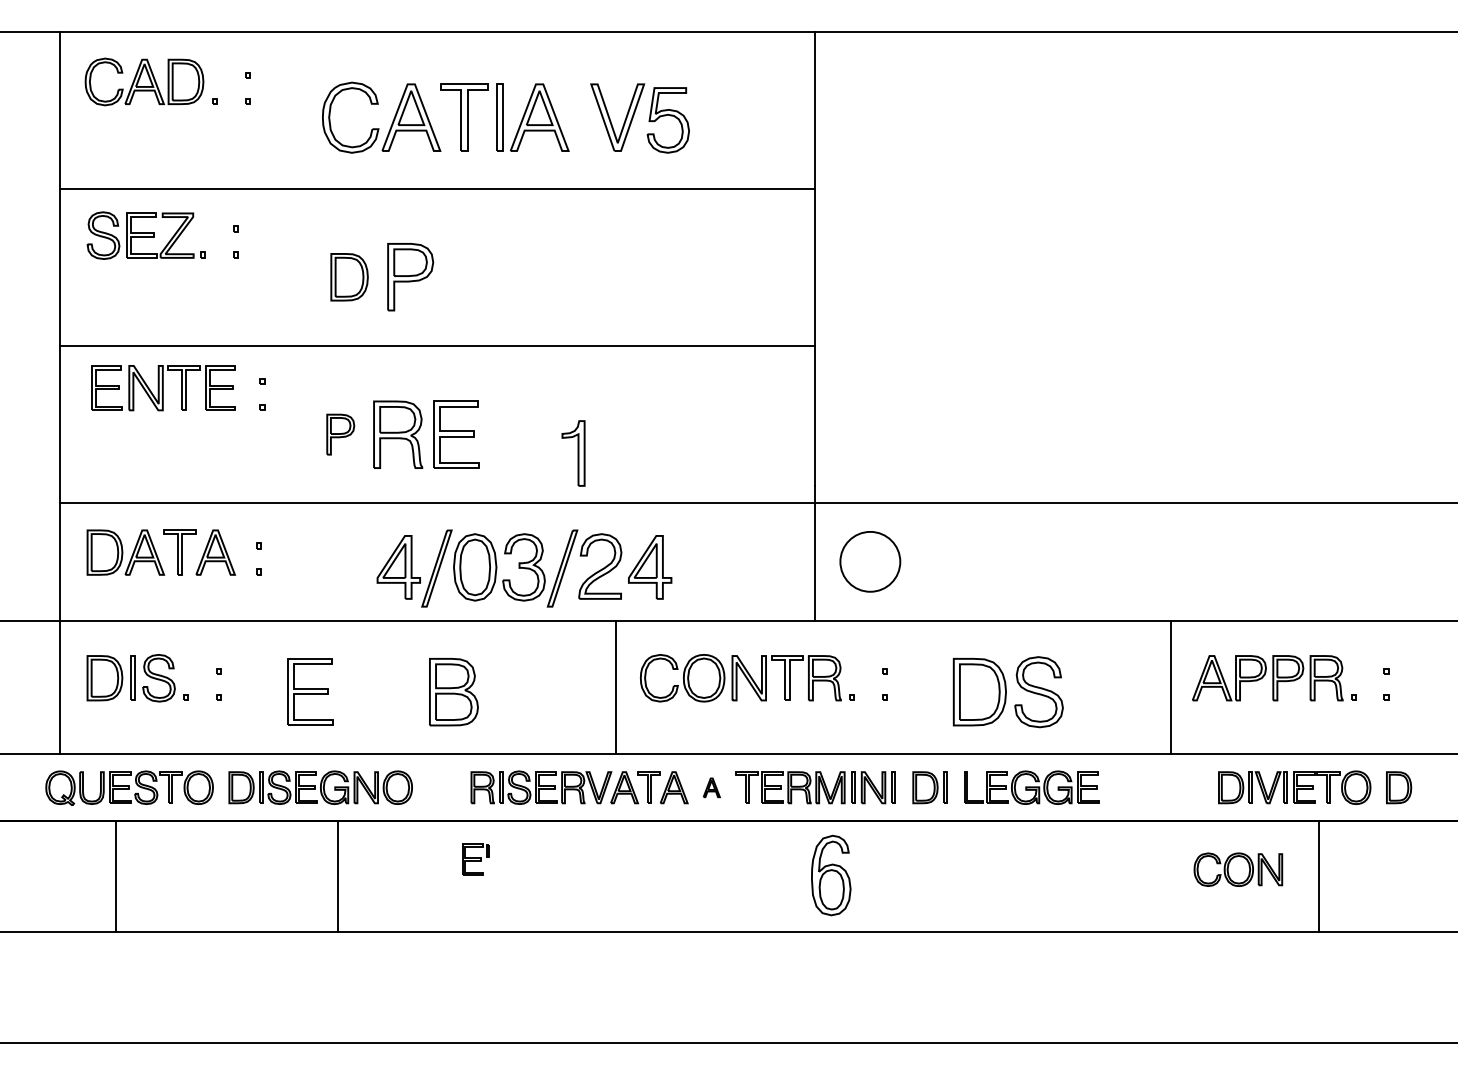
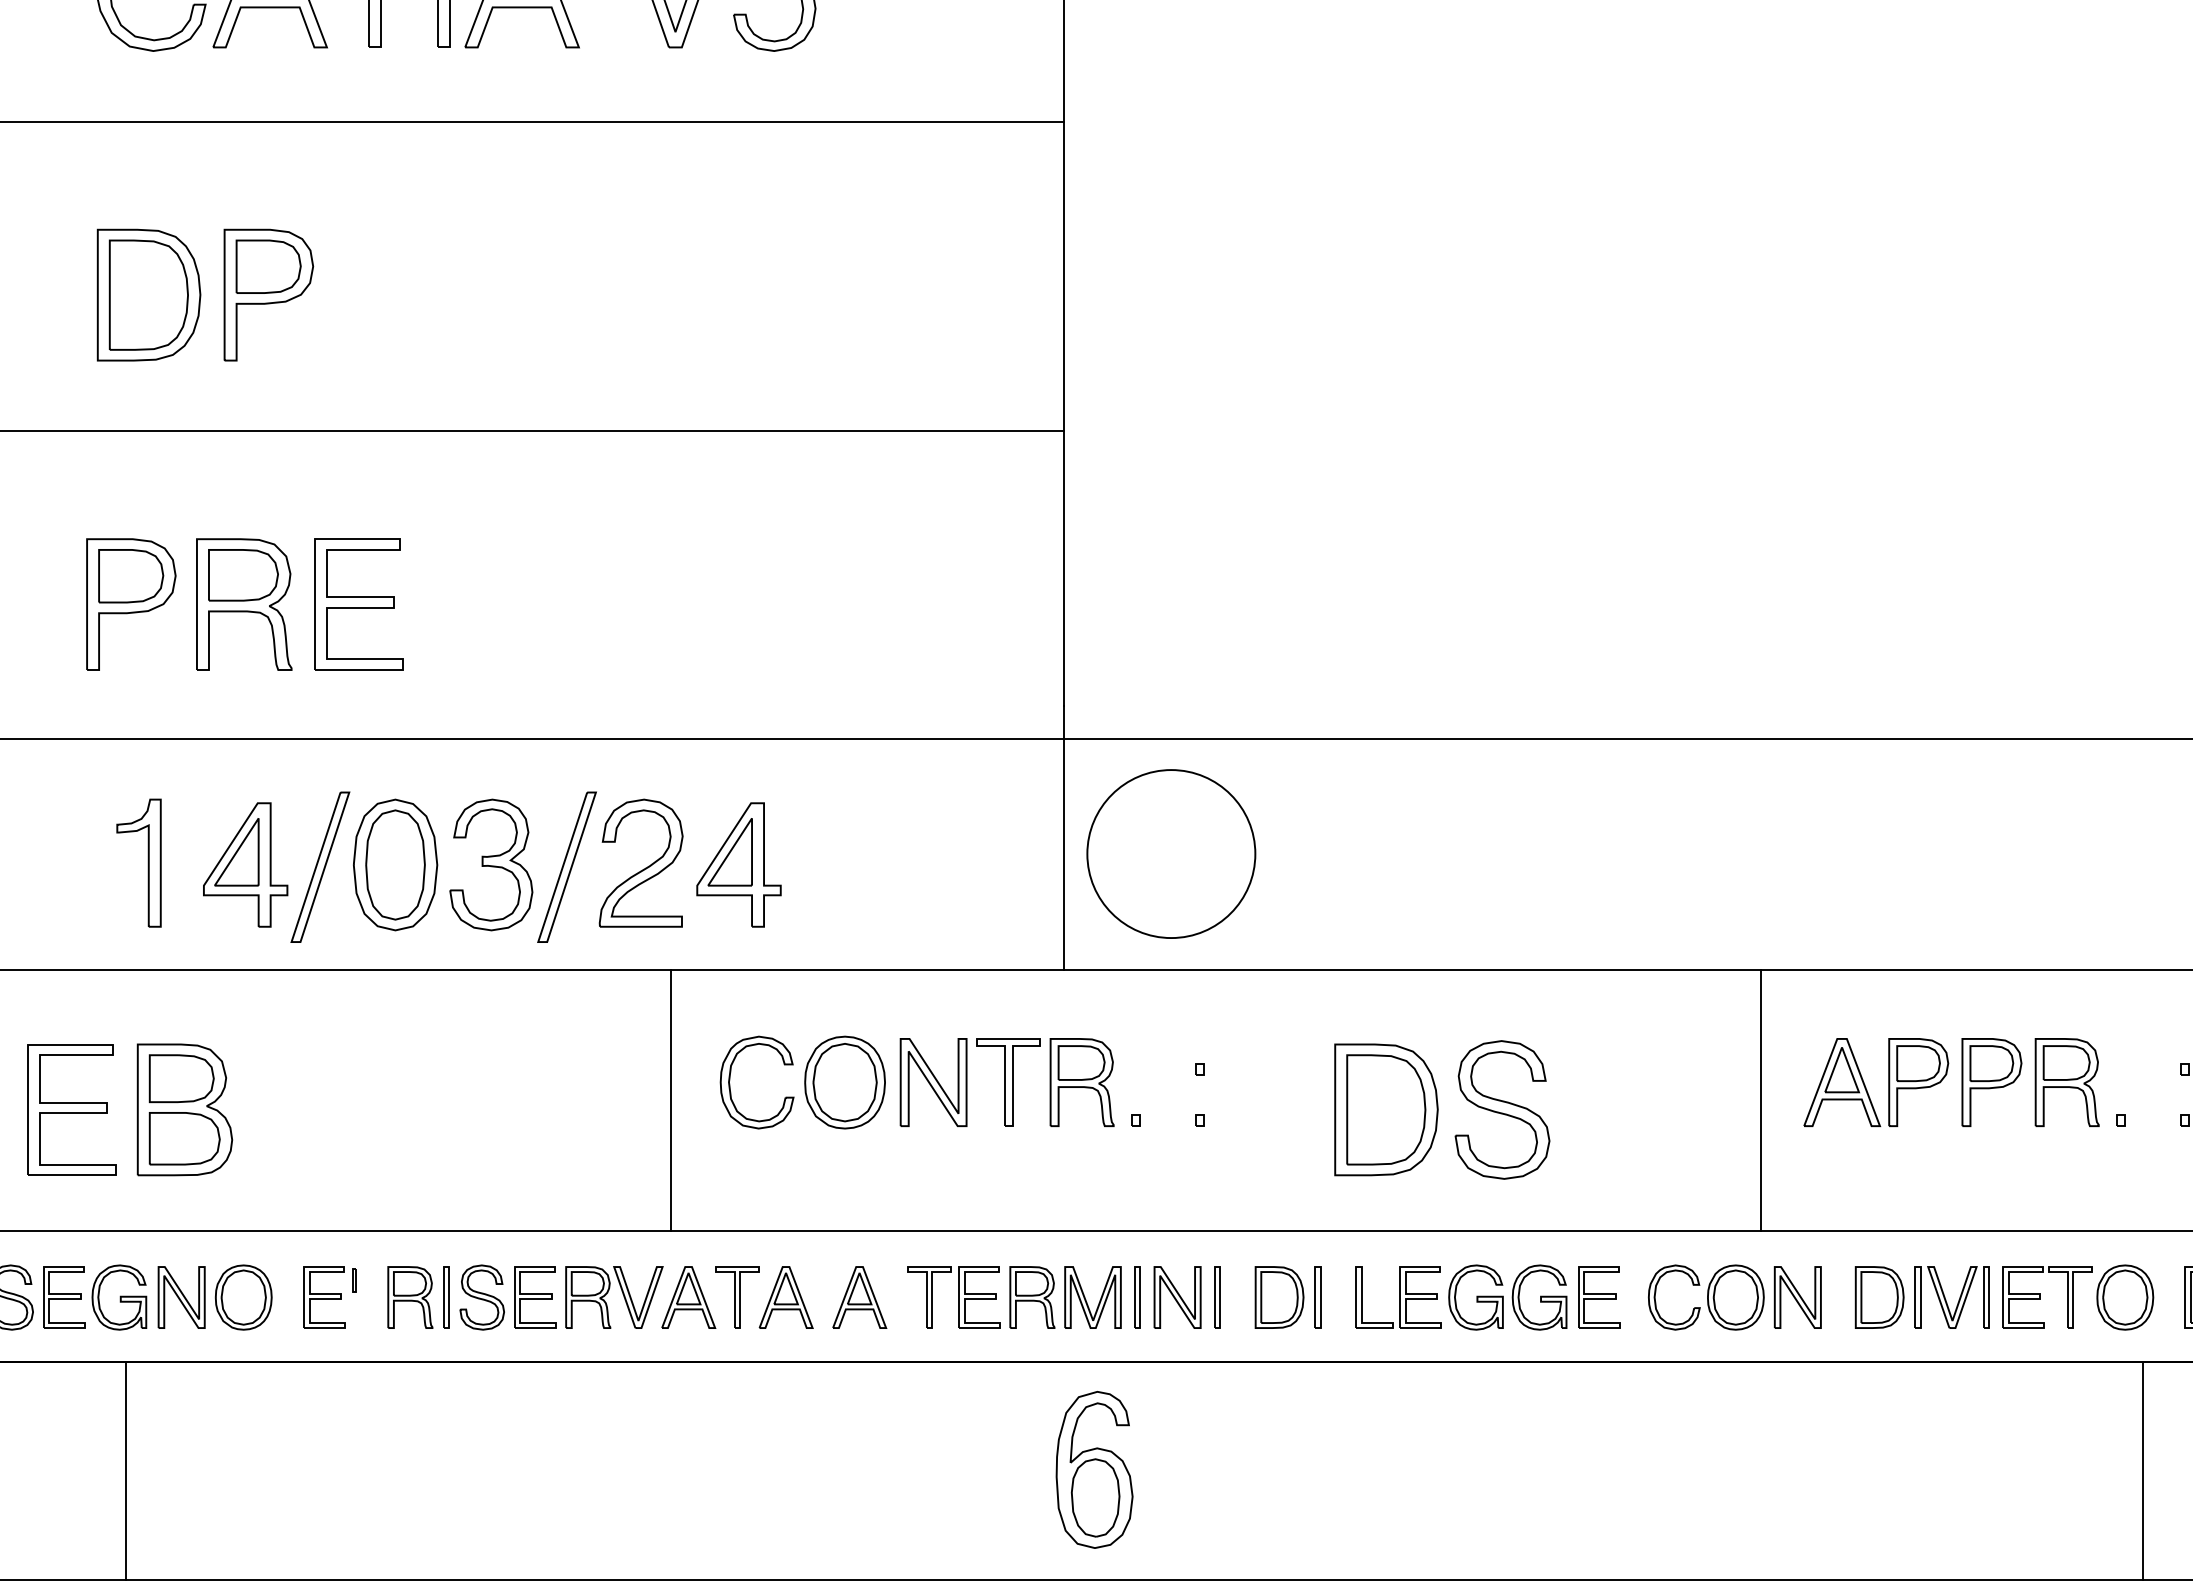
part: (349, 277) -> (148, 295), size x1.43
part: (340, 434) -> (131, 604), size x1.67
part: (573, 453) -> (138, 863), moved
circle: (870, 561) -> (1171, 853), size x1.43
part: (453, 692) -> (184, 1110), moved
part: (711, 787) -> (859, 1297), size x1.67
part: (475, 859) -> (329, 1297), moved
part: (1238, 869) -> (1735, 1297), moved
line: (1319, 875) -> (2143, 1469), moved

